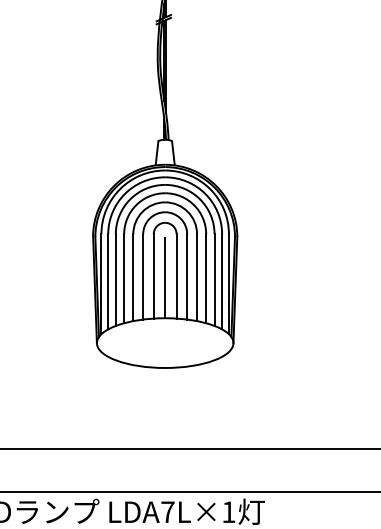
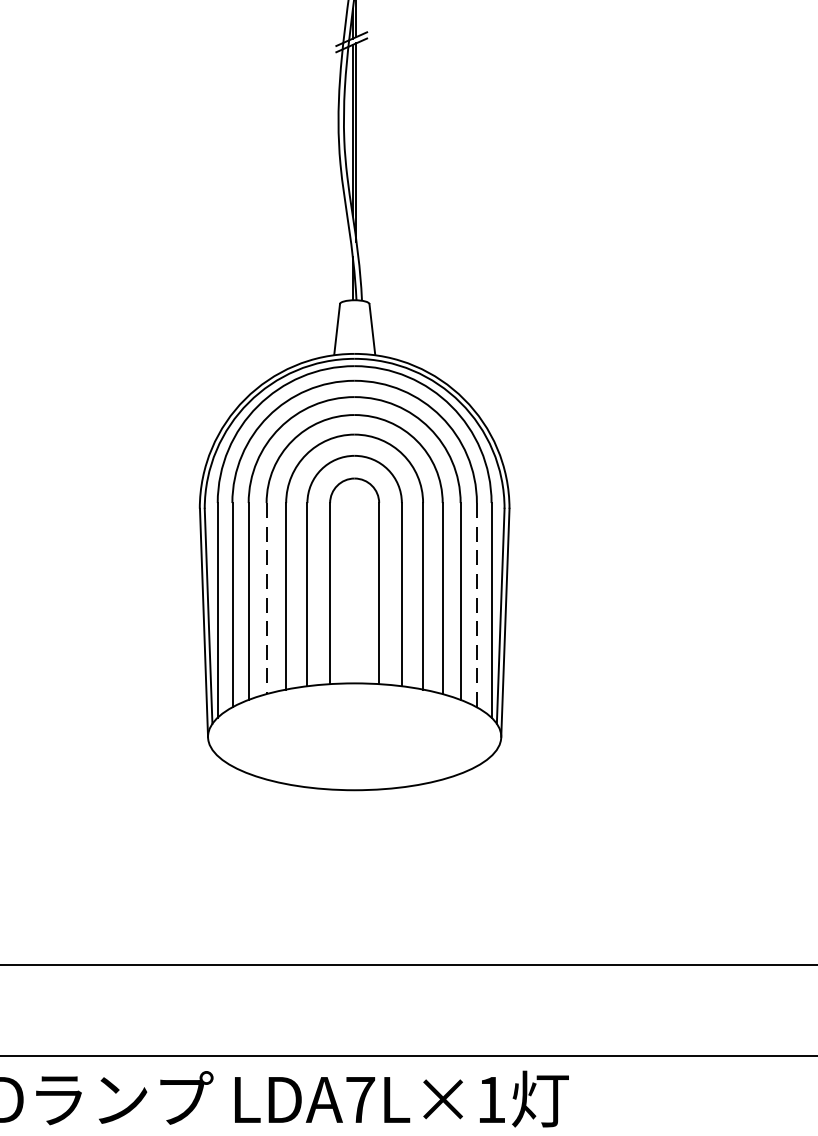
line: (165, 277) -> (355, 595), removed
line: (124, 279) -> (267, 600), solid -> dashed
line: (222, 281) -> (477, 604), solid -> dashed

